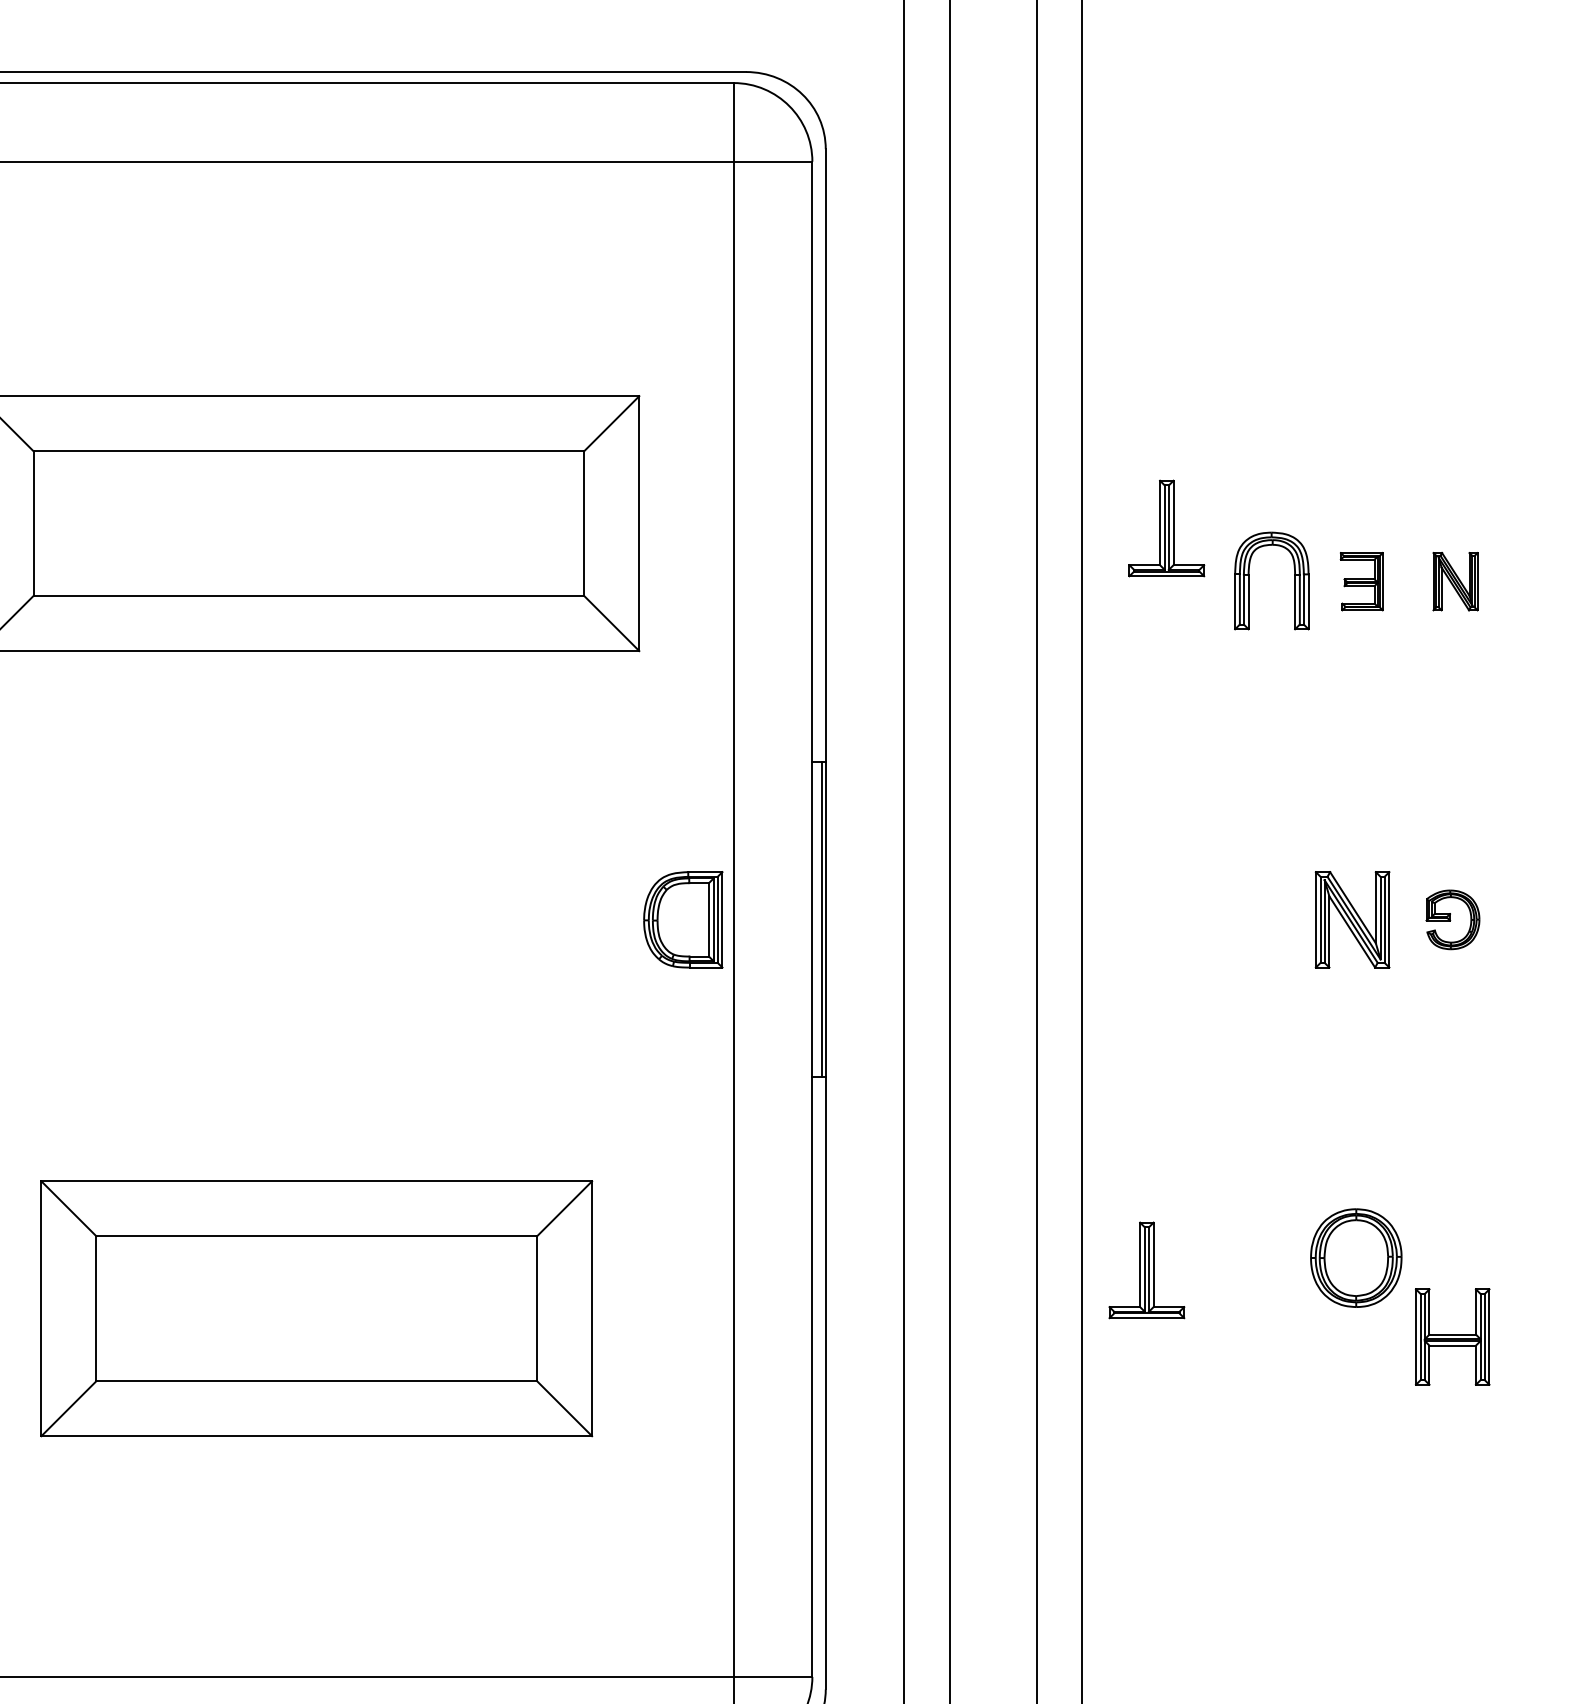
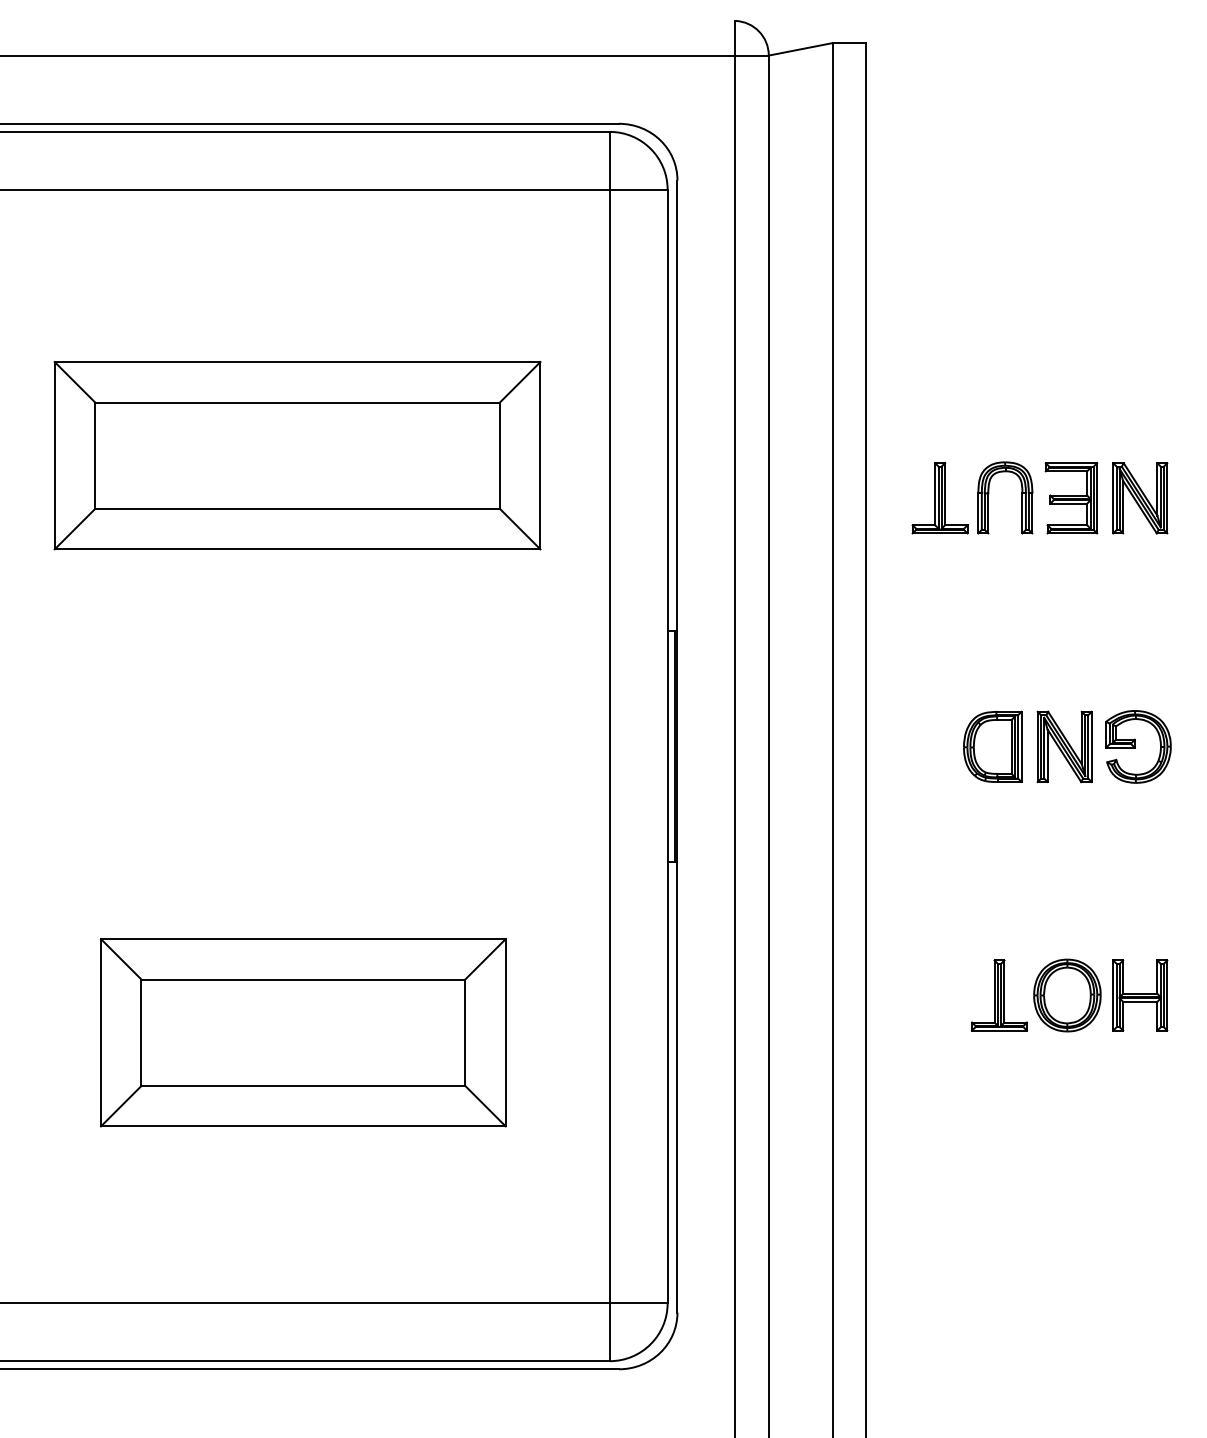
part: (1165, 528) -> (939, 498), moved
part: (1361, 581) -> (1071, 498), size x1.67
part: (1455, 581) -> (1140, 498), size x1.67
part: (682, 919) -> (992, 746), moved
part: (1453, 919) -> (1138, 746), size x1.67
part: (1146, 1270) -> (999, 995), moved
part: (1453, 1336) -> (1140, 995), moved

